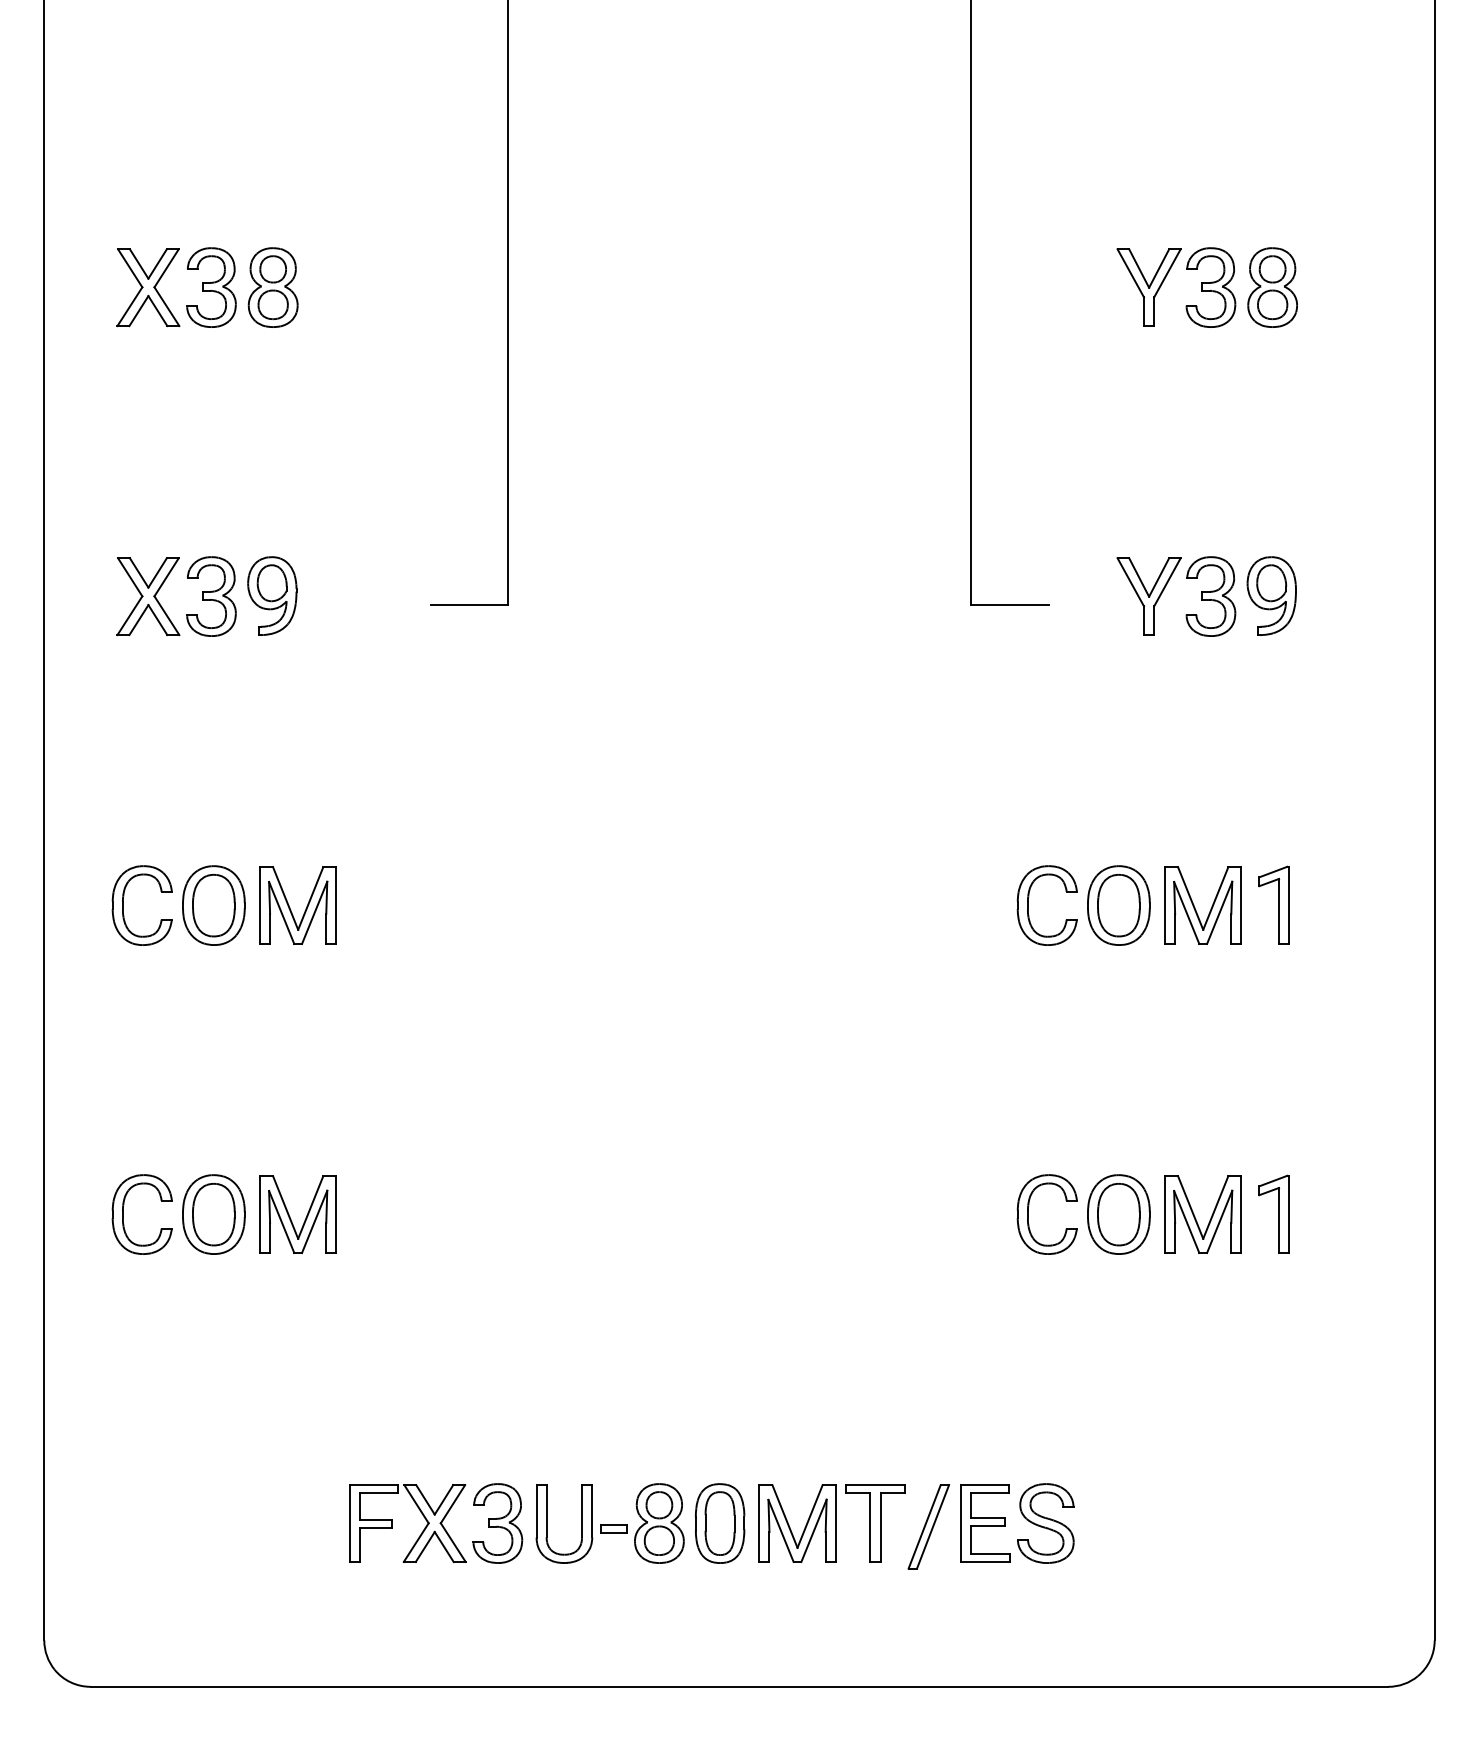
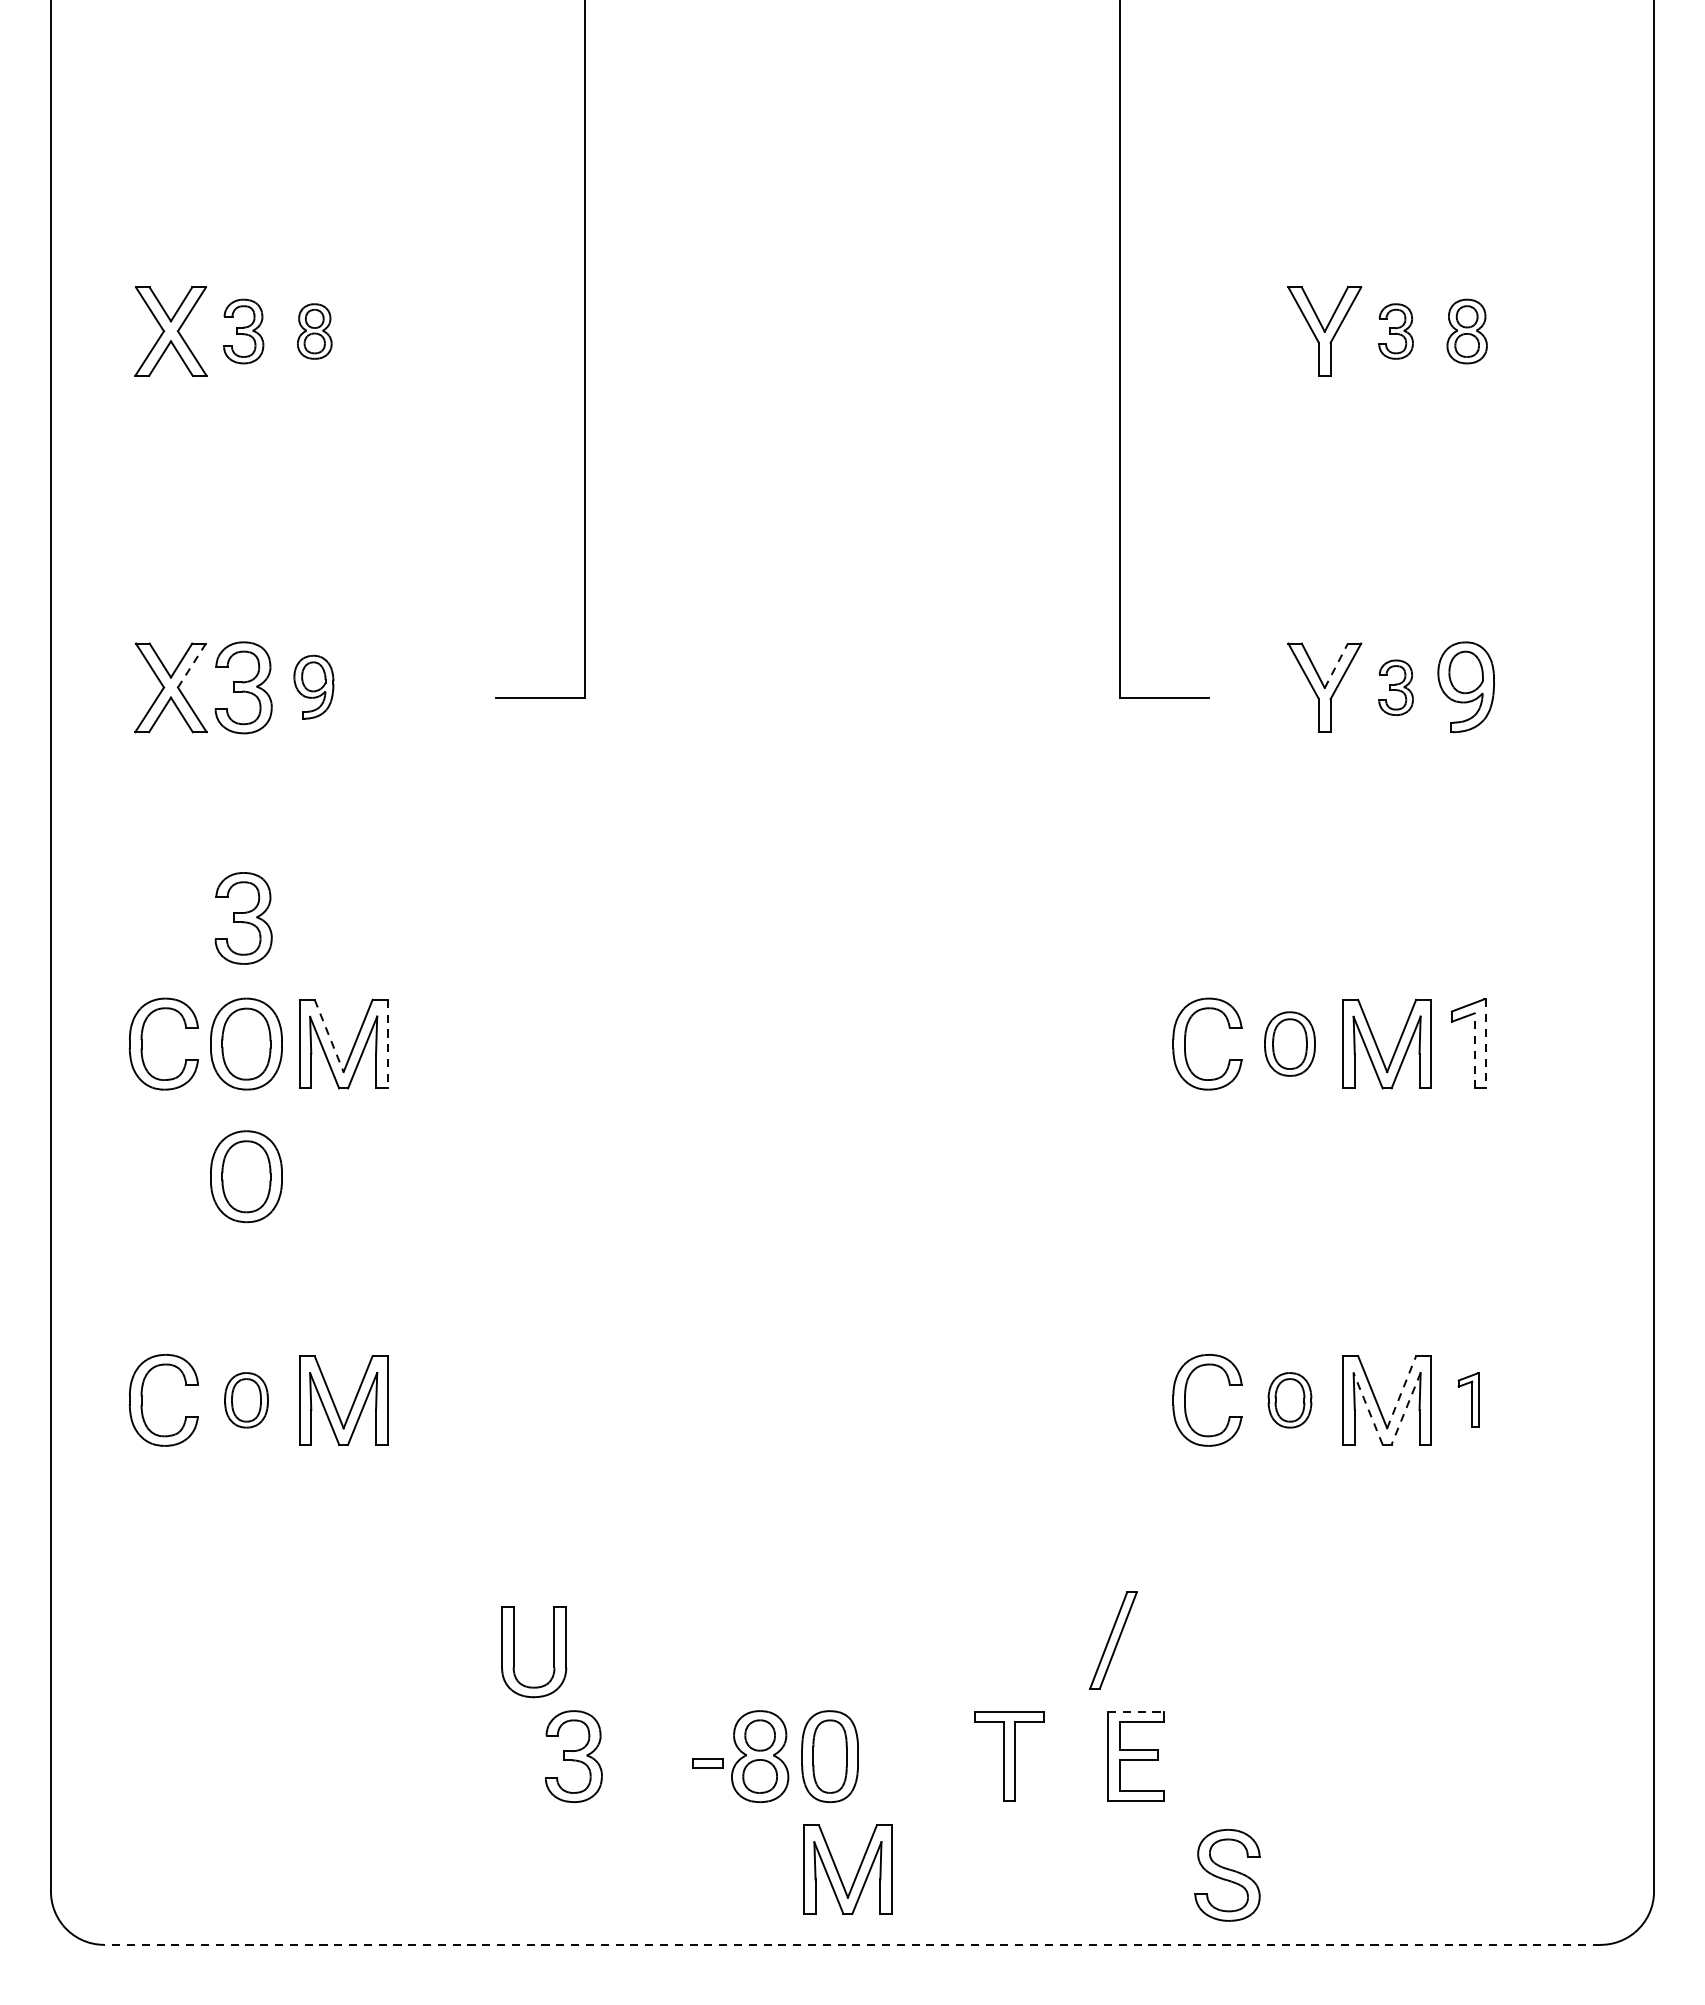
part: (211, 287) -> (243, 331), size x0.7
part: (272, 287) -> (314, 331), size x0.6
part: (1210, 287) -> (1395, 331), size x0.6
part: (1272, 287) -> (1467, 331), size x0.7
line: (166, 577) -> (191, 665), solid -> dashed
line: (1159, 577) -> (1336, 665), solid -> dashed
part: (272, 595) -> (314, 686), size x0.7
part: (1210, 596) -> (1395, 687), size x0.6
part: (211, 796) -> (243, 918), added
line: (285, 898) -> (329, 1035), solid -> dashed
part: (1118, 905) -> (1289, 1044), size x0.7
line: (1288, 905) -> (1485, 1044), solid -> dashed
line: (336, 906) -> (387, 1045), solid -> dashed
line: (1279, 911) -> (1475, 1050), solid -> dashed
part: (213, 1020) -> (246, 1176), added
line: (1215, 1207) -> (1401, 1392), solid -> dashed
part: (1273, 1213) -> (1468, 1399), size x0.6
part: (213, 1214) -> (246, 1400), size x0.6
part: (1118, 1214) -> (1289, 1400), size x0.6
line: (1186, 1221) -> (1367, 1408), solid -> dashed
line: (1219, 1221) -> (1405, 1408), solid -> dashed
line: (985, 1485) -> (1136, 1712), solid -> dashed
part: (392, 1523) -> (452, 1756), removed
part: (547, 1523) -> (514, 1651), moved
part: (1045, 1523) -> (1227, 1875), moved
part: (789, 1524) -> (838, 1870), moved
part: (928, 1526) -> (1113, 1640), moved
line: (739, 1686) -> (852, 1944), solid -> dashed

